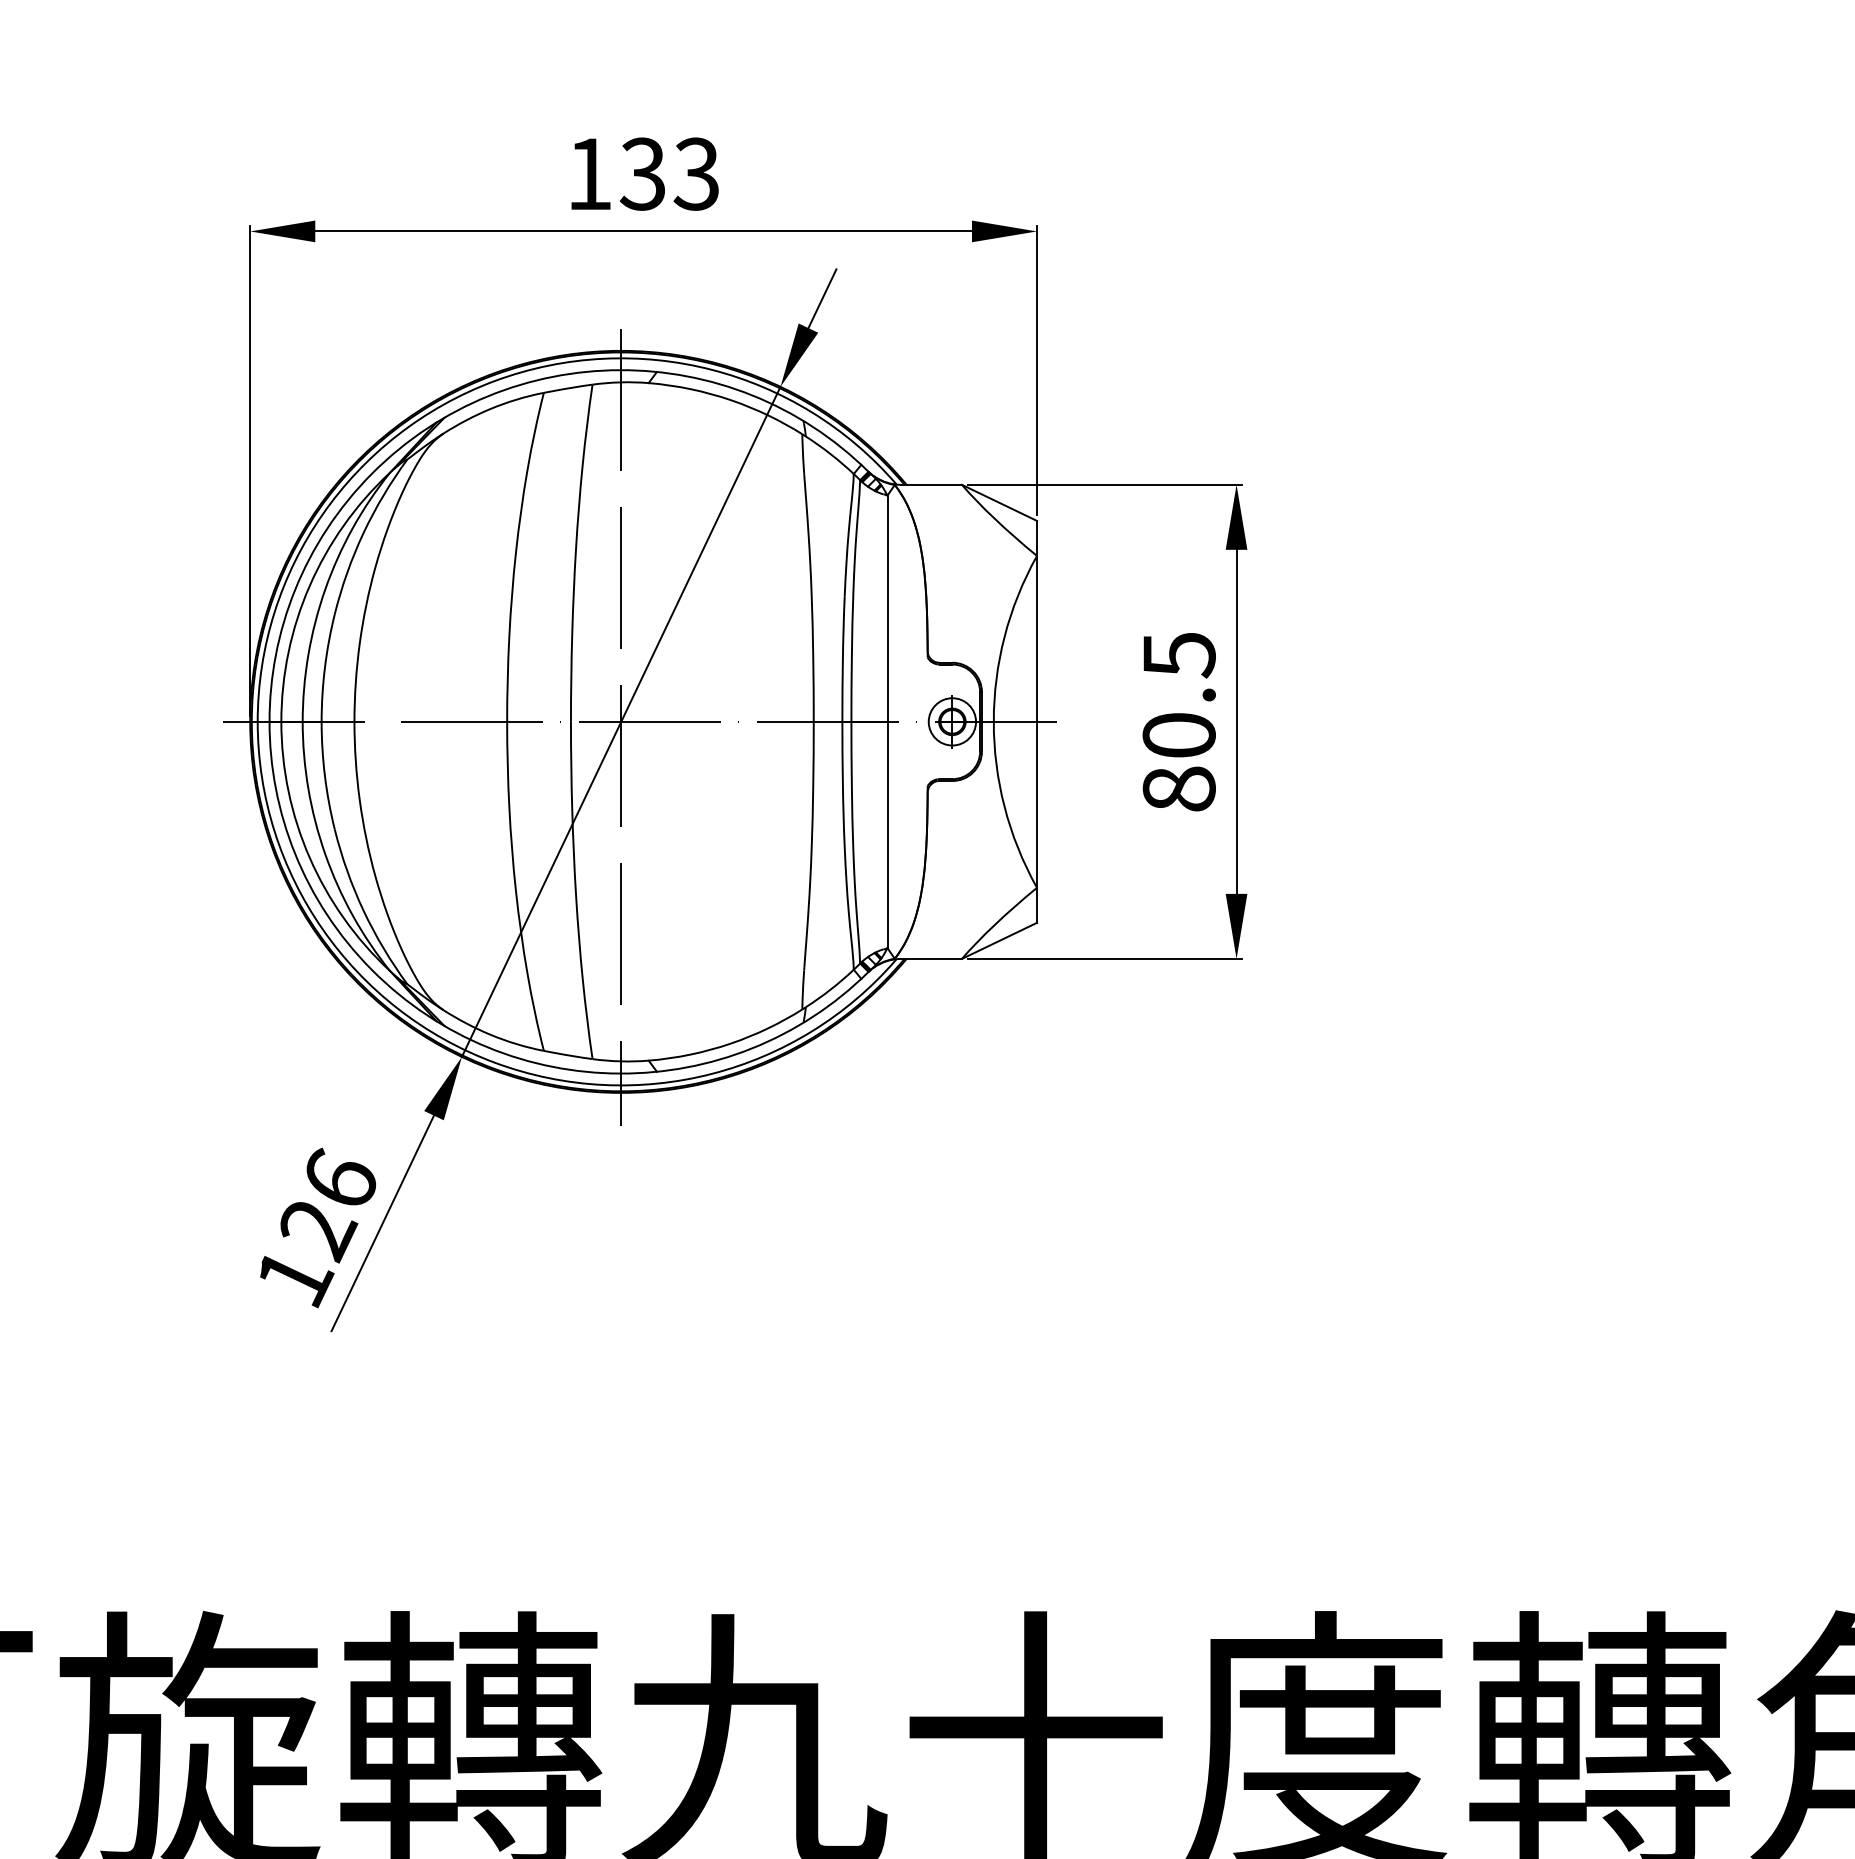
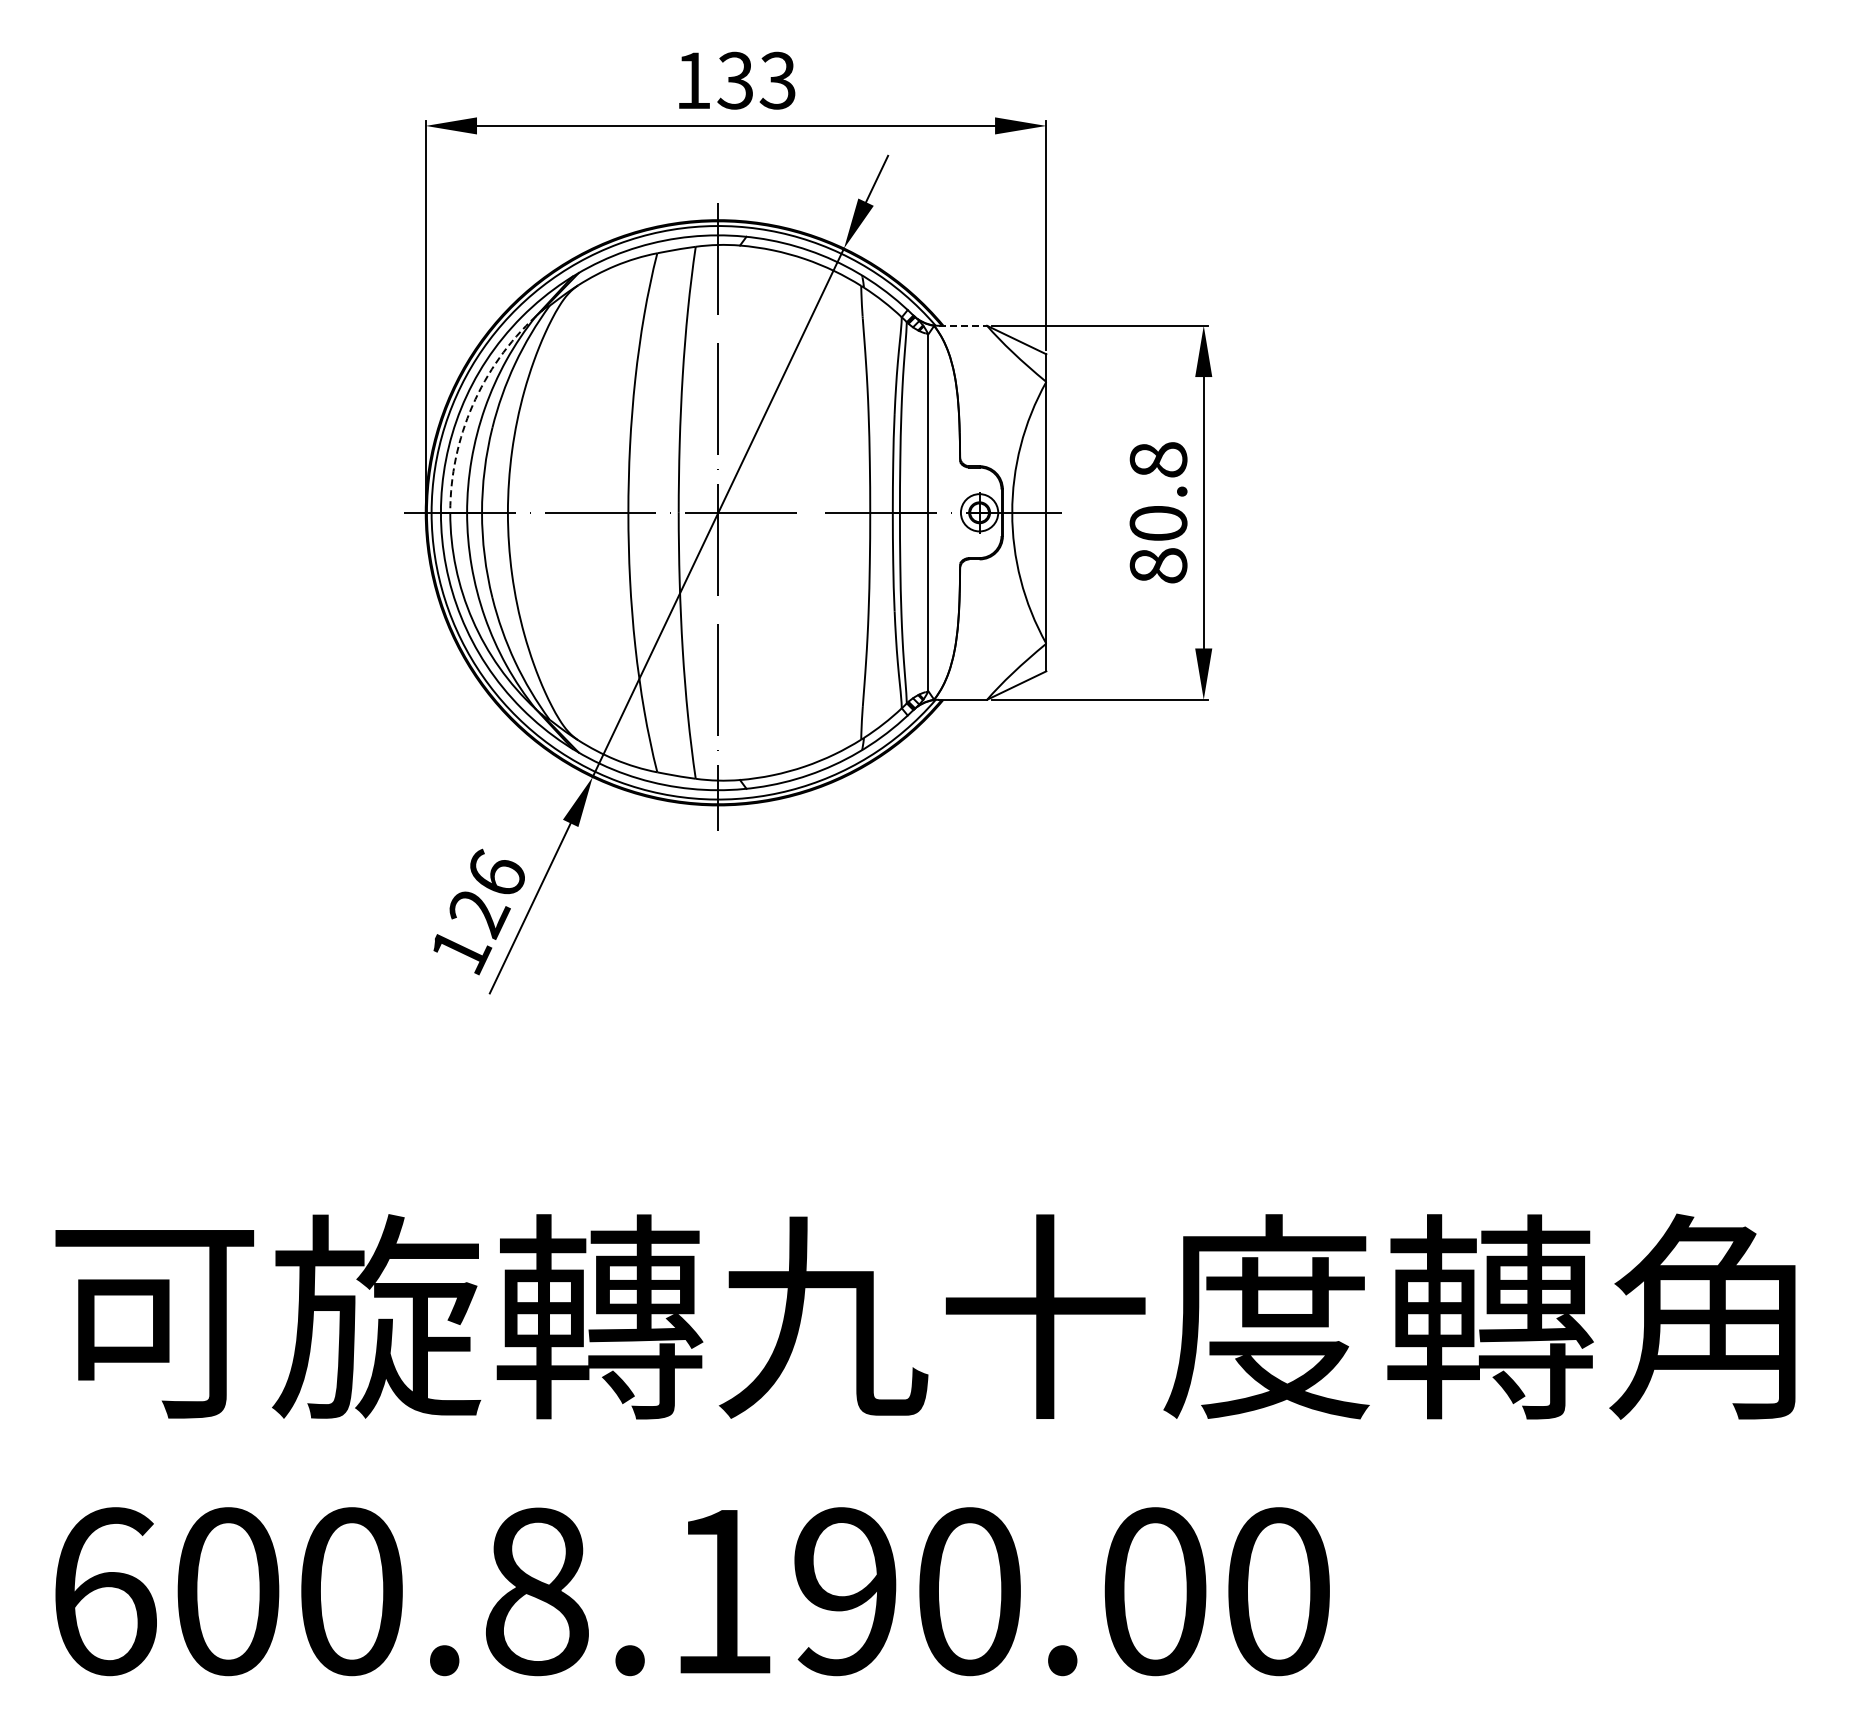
line: (931, 484) -> (963, 325), solid -> dashed
arc: (309, 585) -> (472, 405), solid -> dashed
text: (1179, 655) -> (1158, 460), 80.5 -> 80.8

